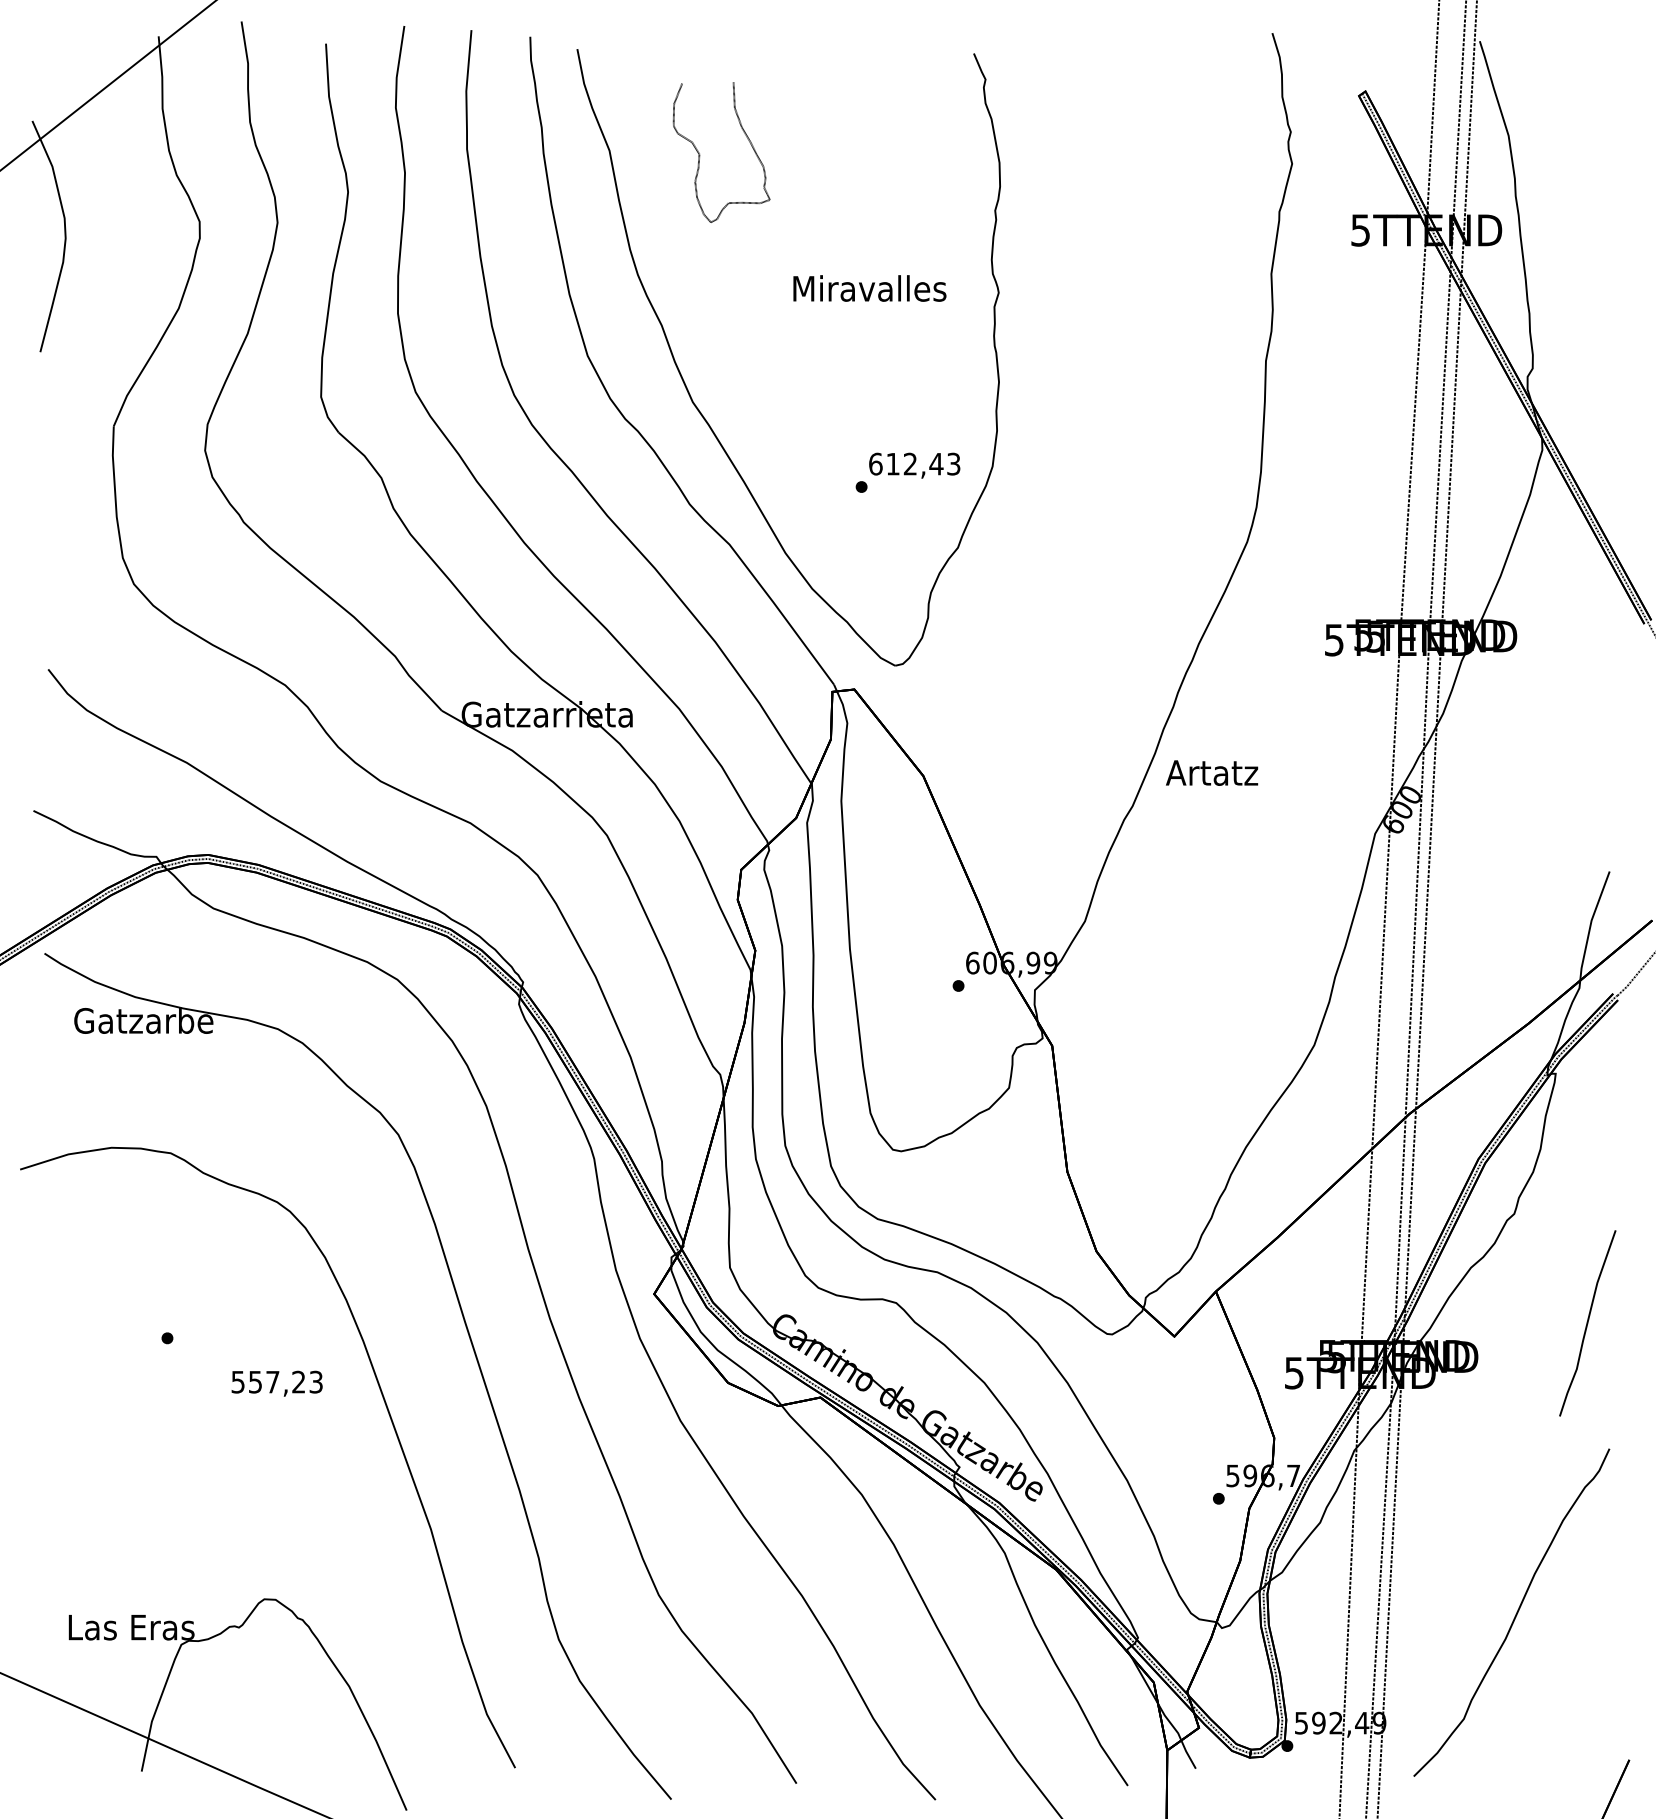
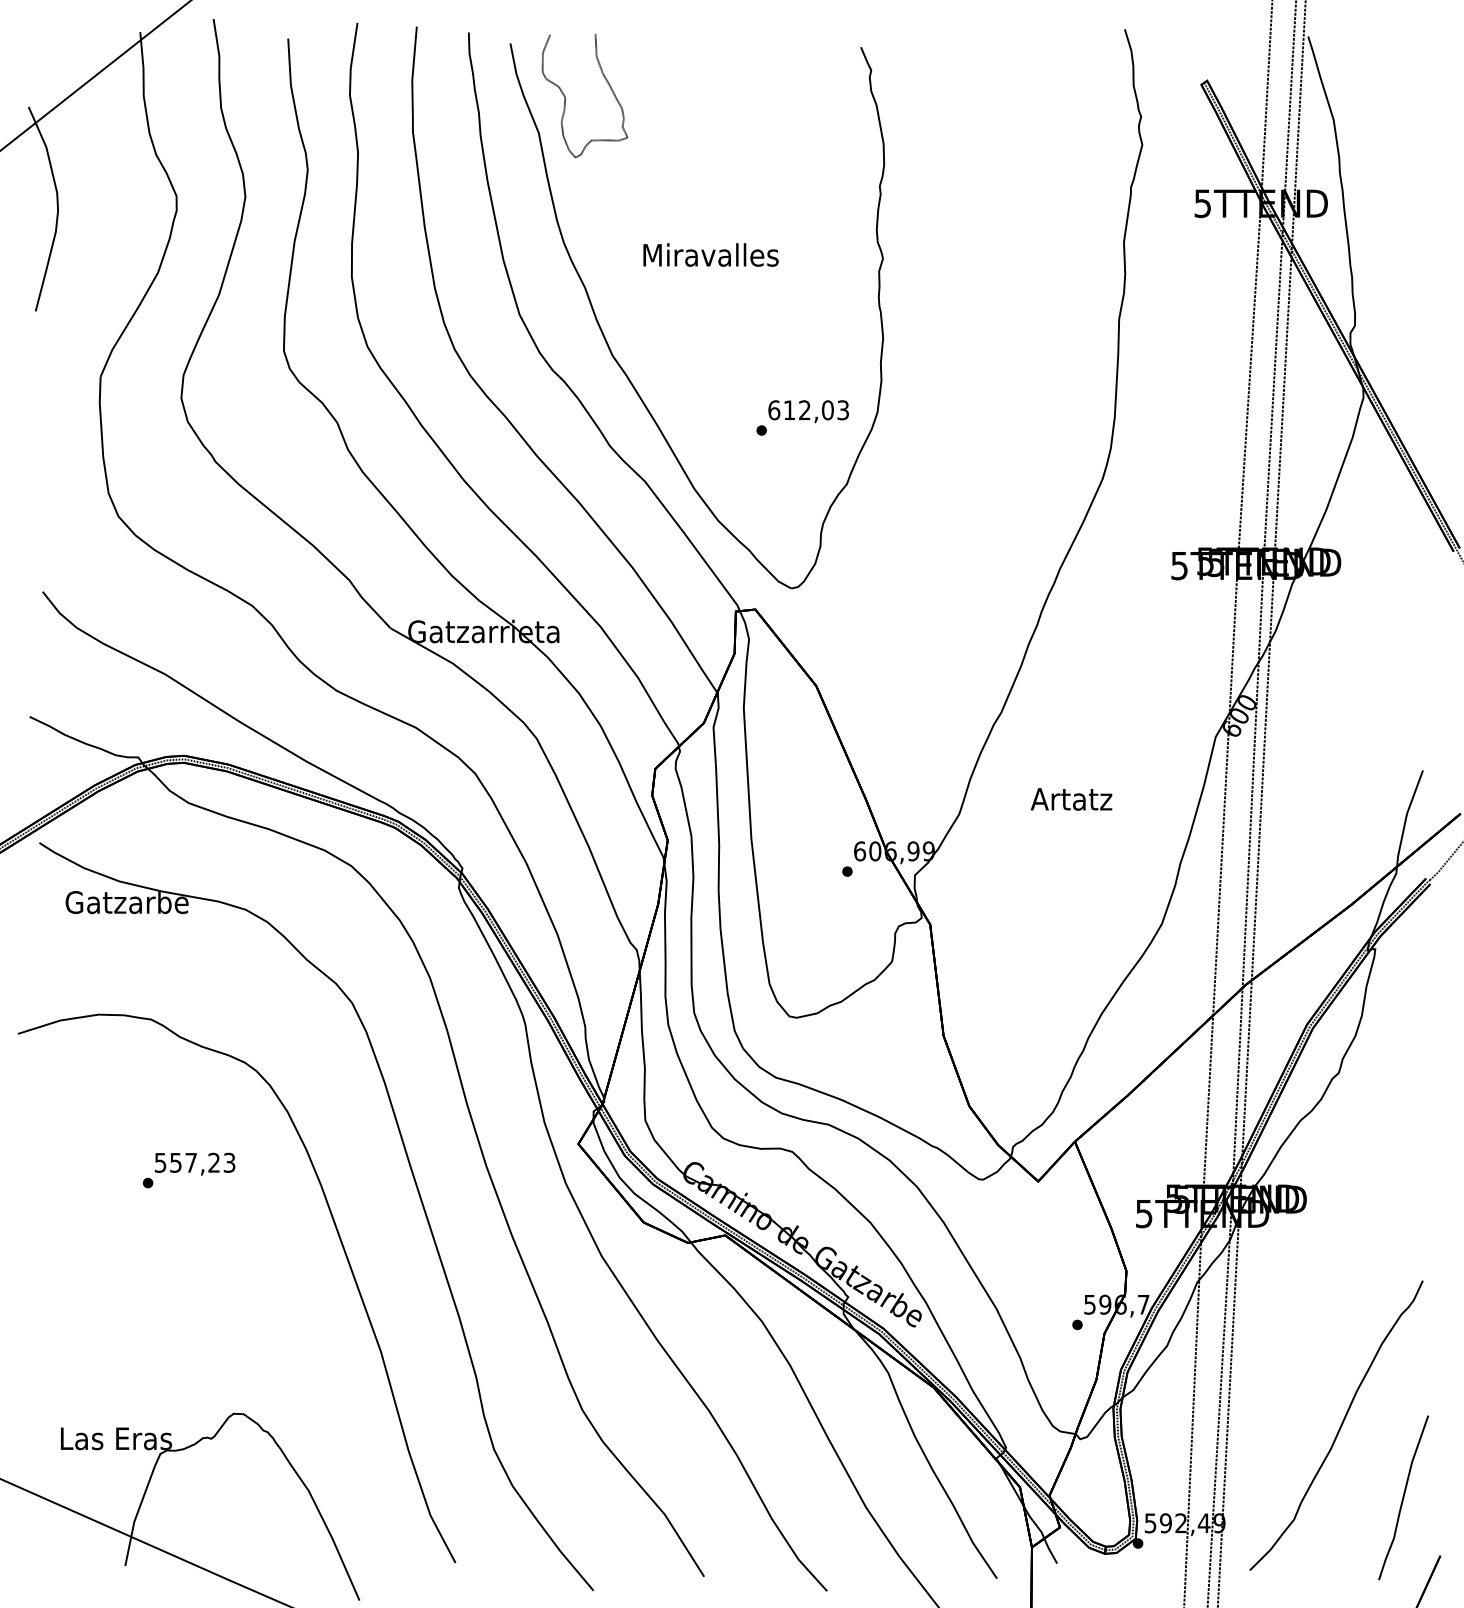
part: (700, 155) -> (566, 98), moved
text: (869, 287) -> (710, 254), moved
text: (936, 464) -> (827, 410), 612,43 -> 612,03
text: (1212, 773) -> (1071, 799), moved
curve: (1587, 1322) -> (1403, 1497), moved
text: (276, 1382) -> (194, 1163), moved

